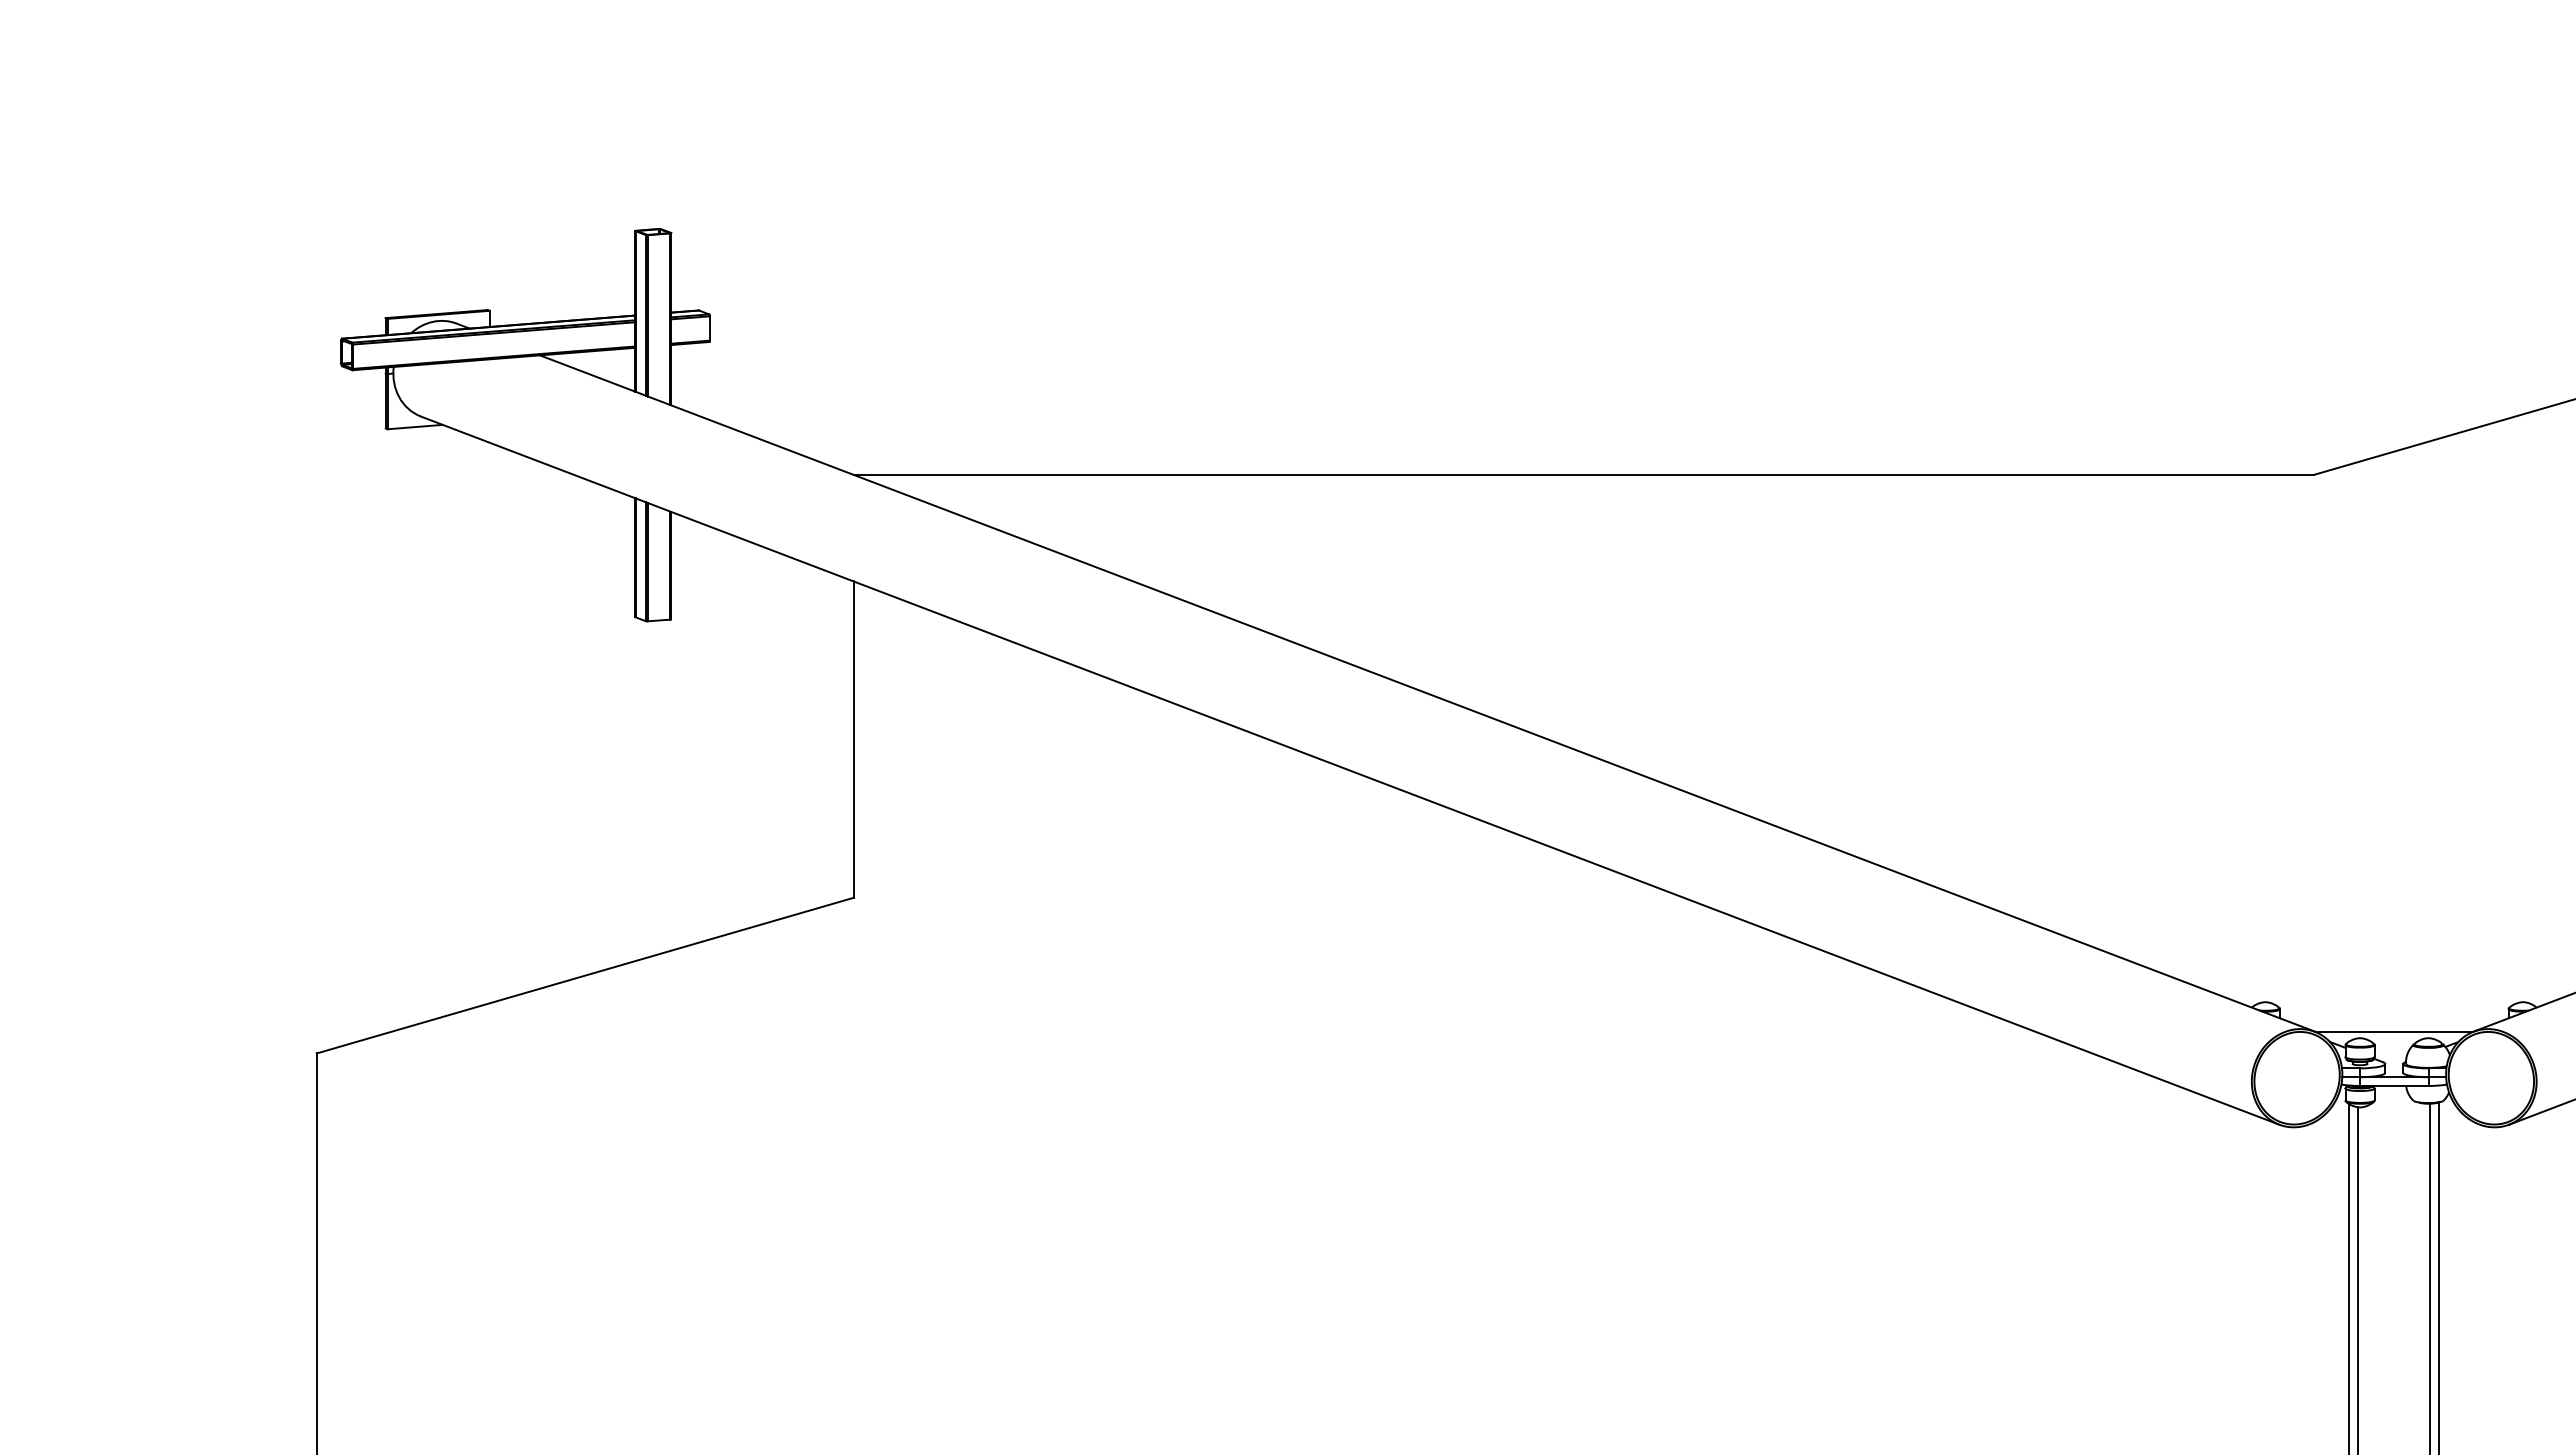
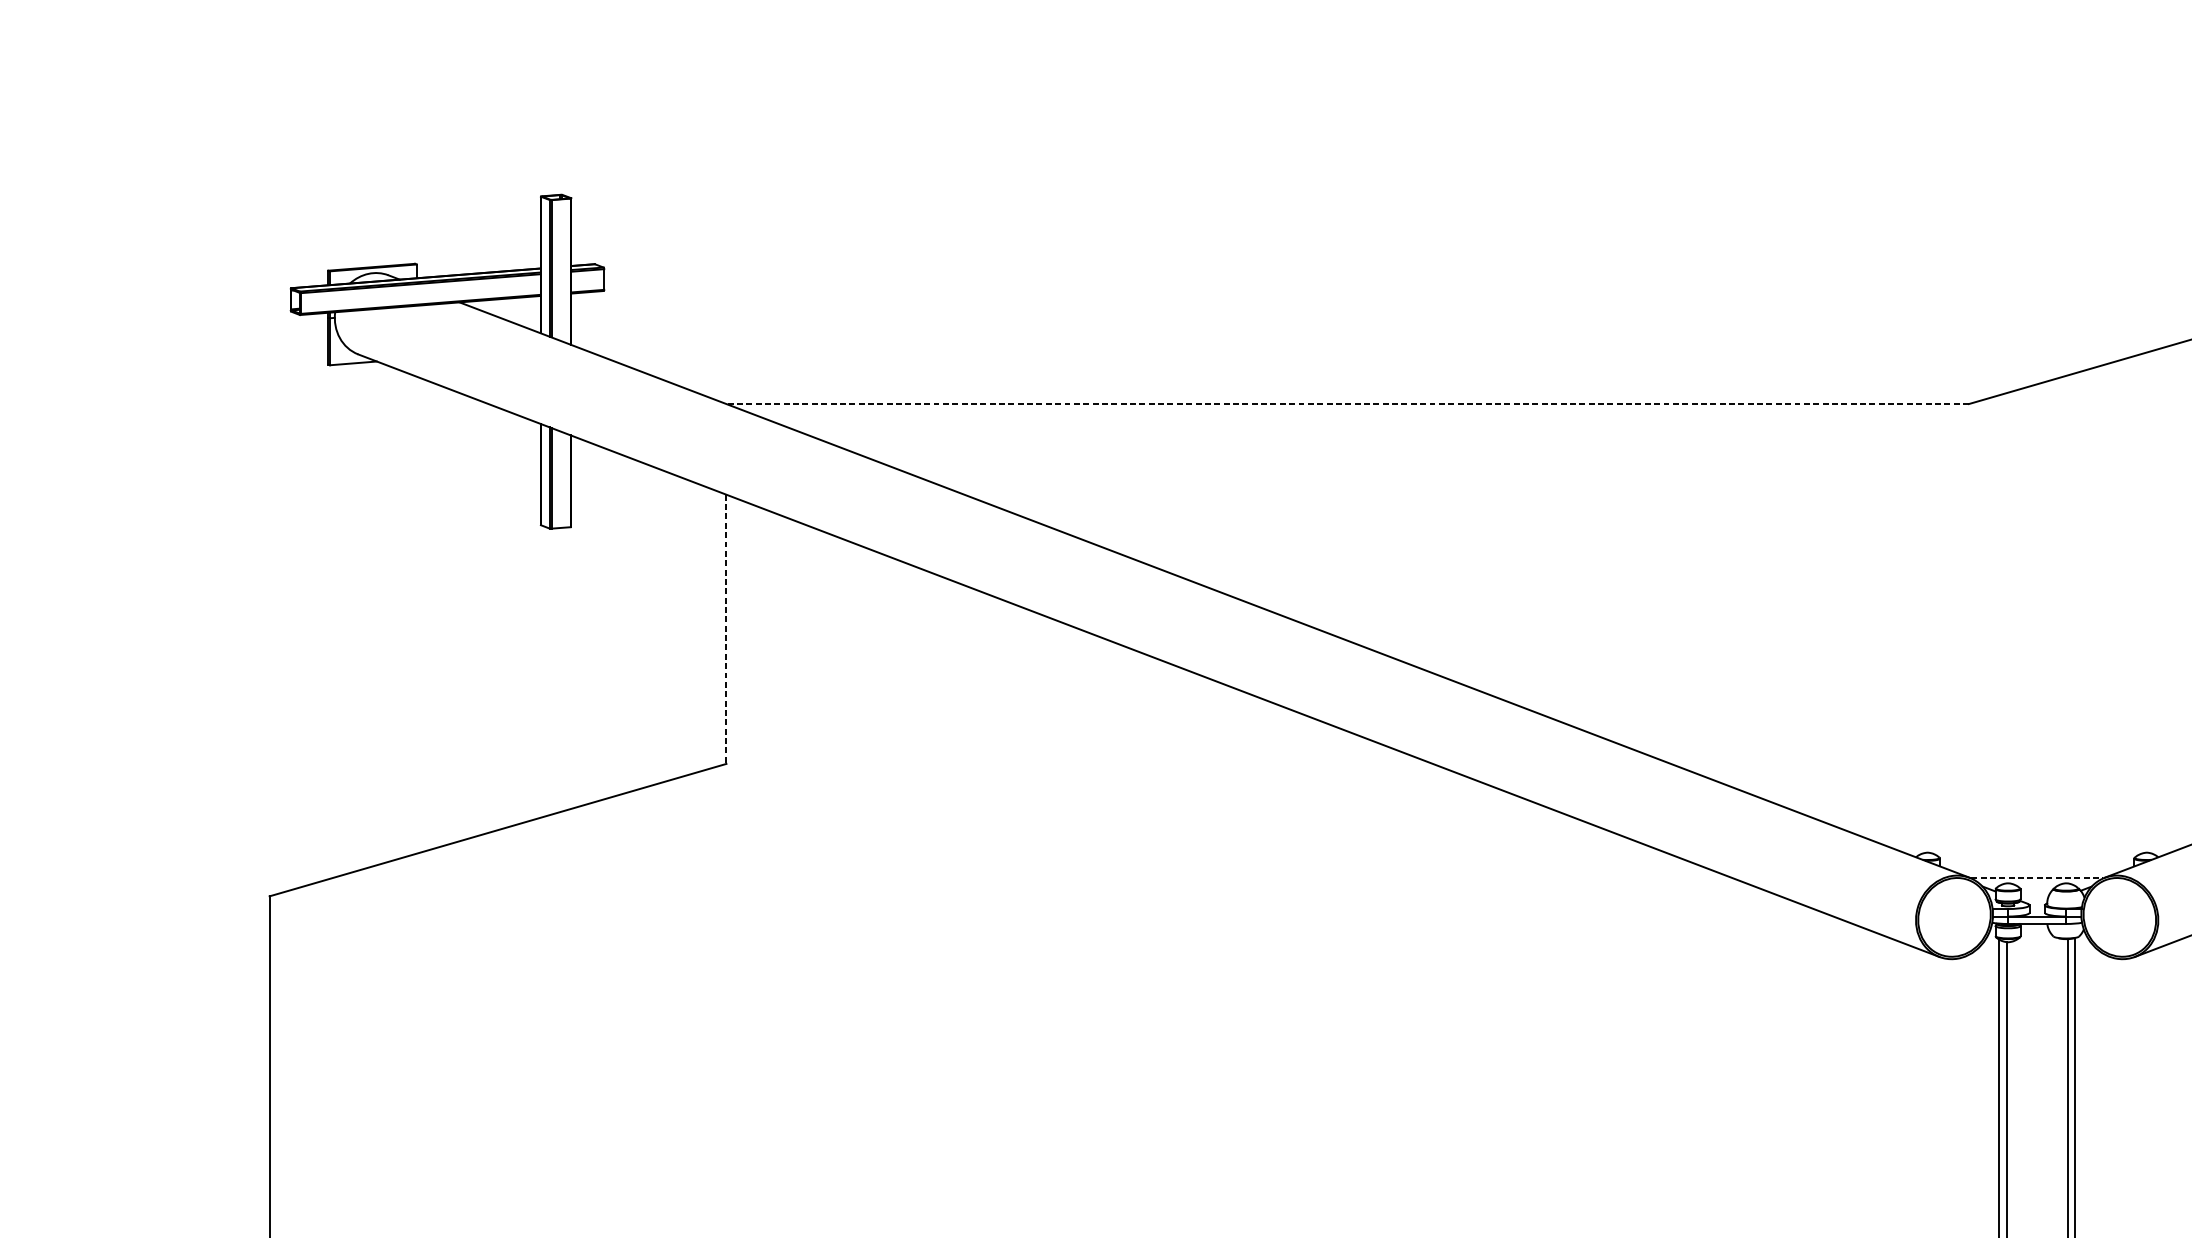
line: (1583, 474) -> (1347, 403), solid -> dashed
line: (853, 740) -> (726, 630), solid -> dashed
line: (2394, 1032) -> (2037, 878), solid -> dashed

